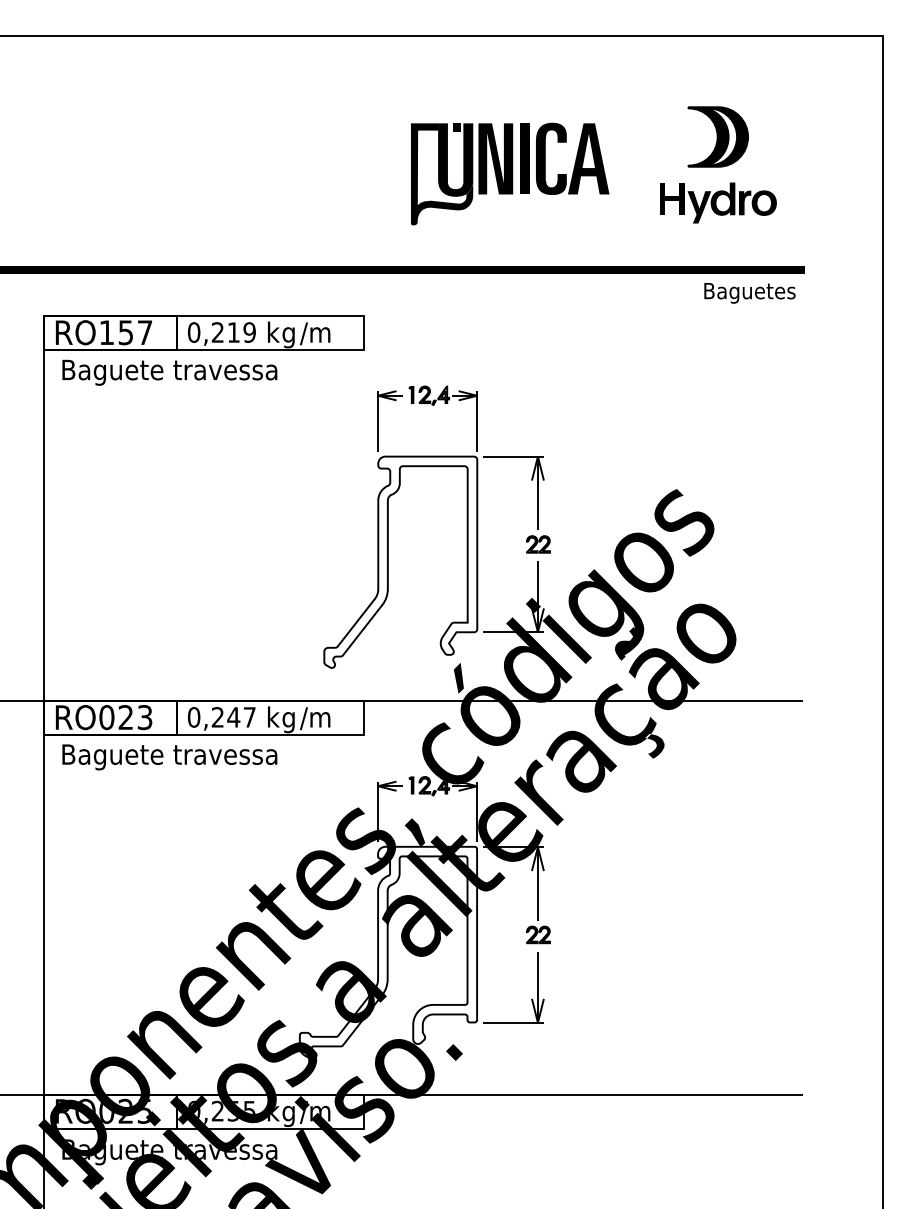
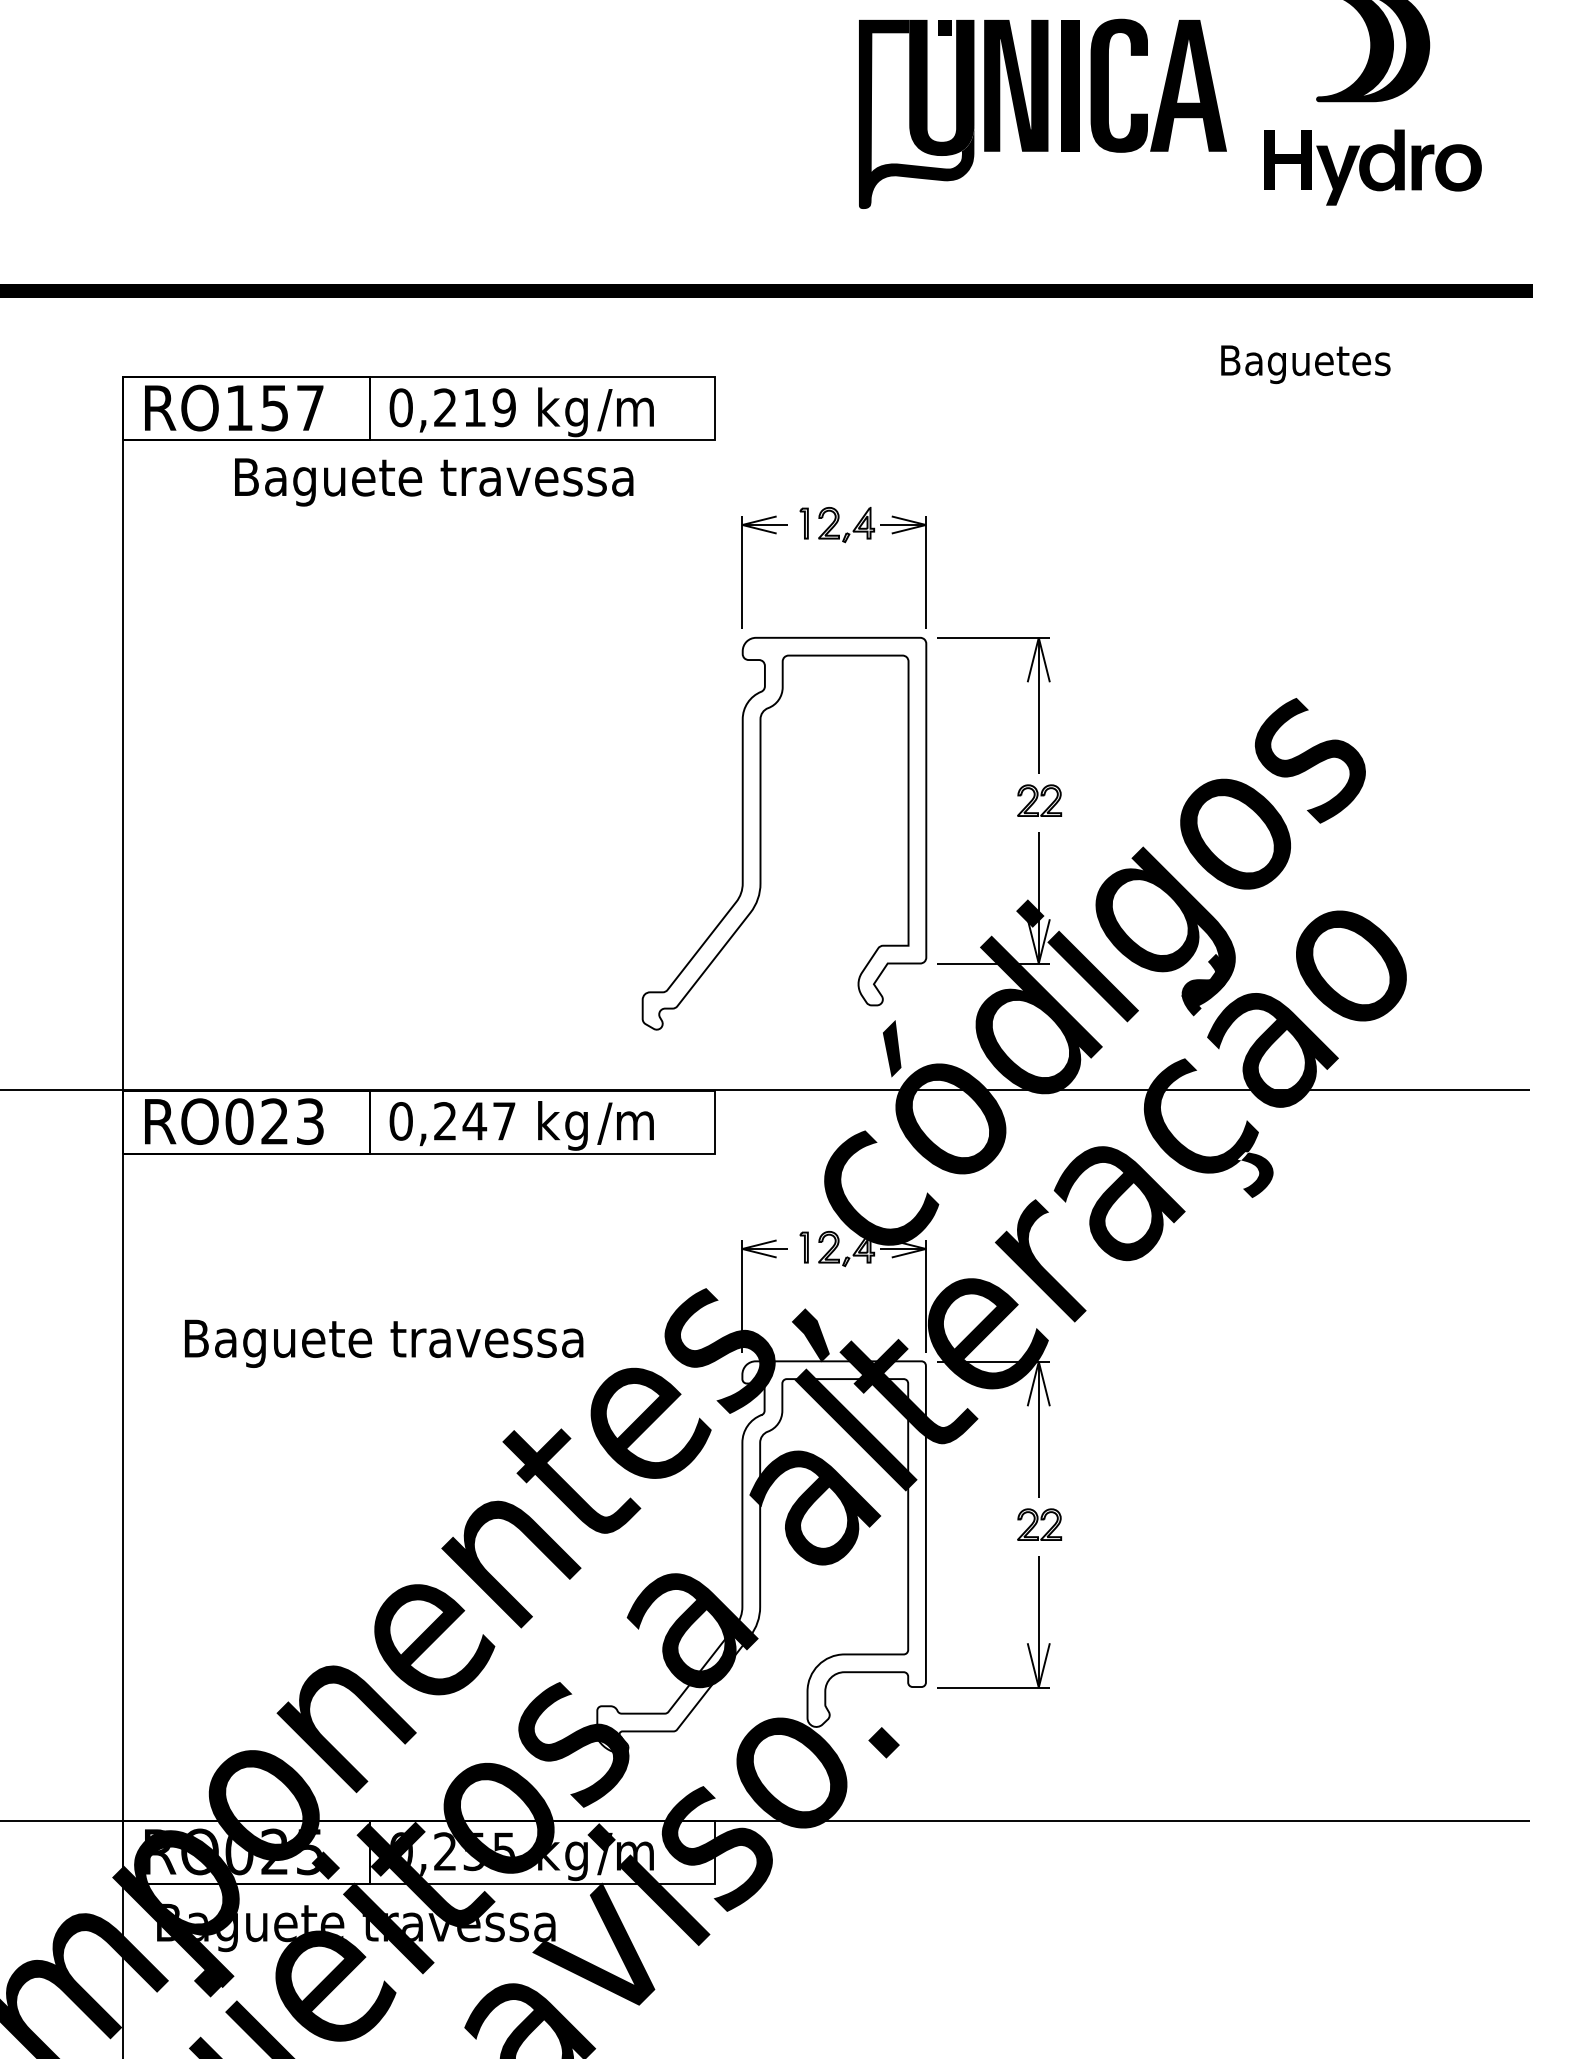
part: (510, 173) -> (1043, 112), moved
text: (749, 293) -> (1304, 365), moved
text: (169, 372) -> (433, 481), moved
text: (169, 757) -> (383, 1344), moved

